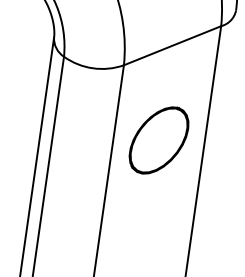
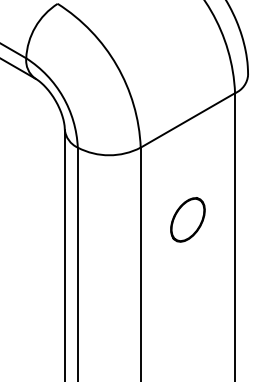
part: (158, 140) -> (187, 219), size x0.6

